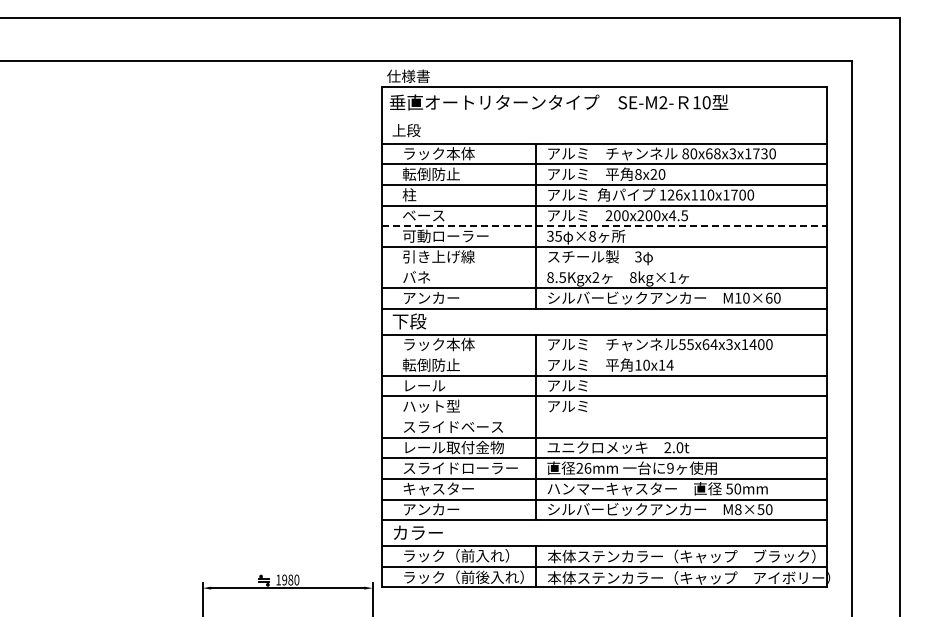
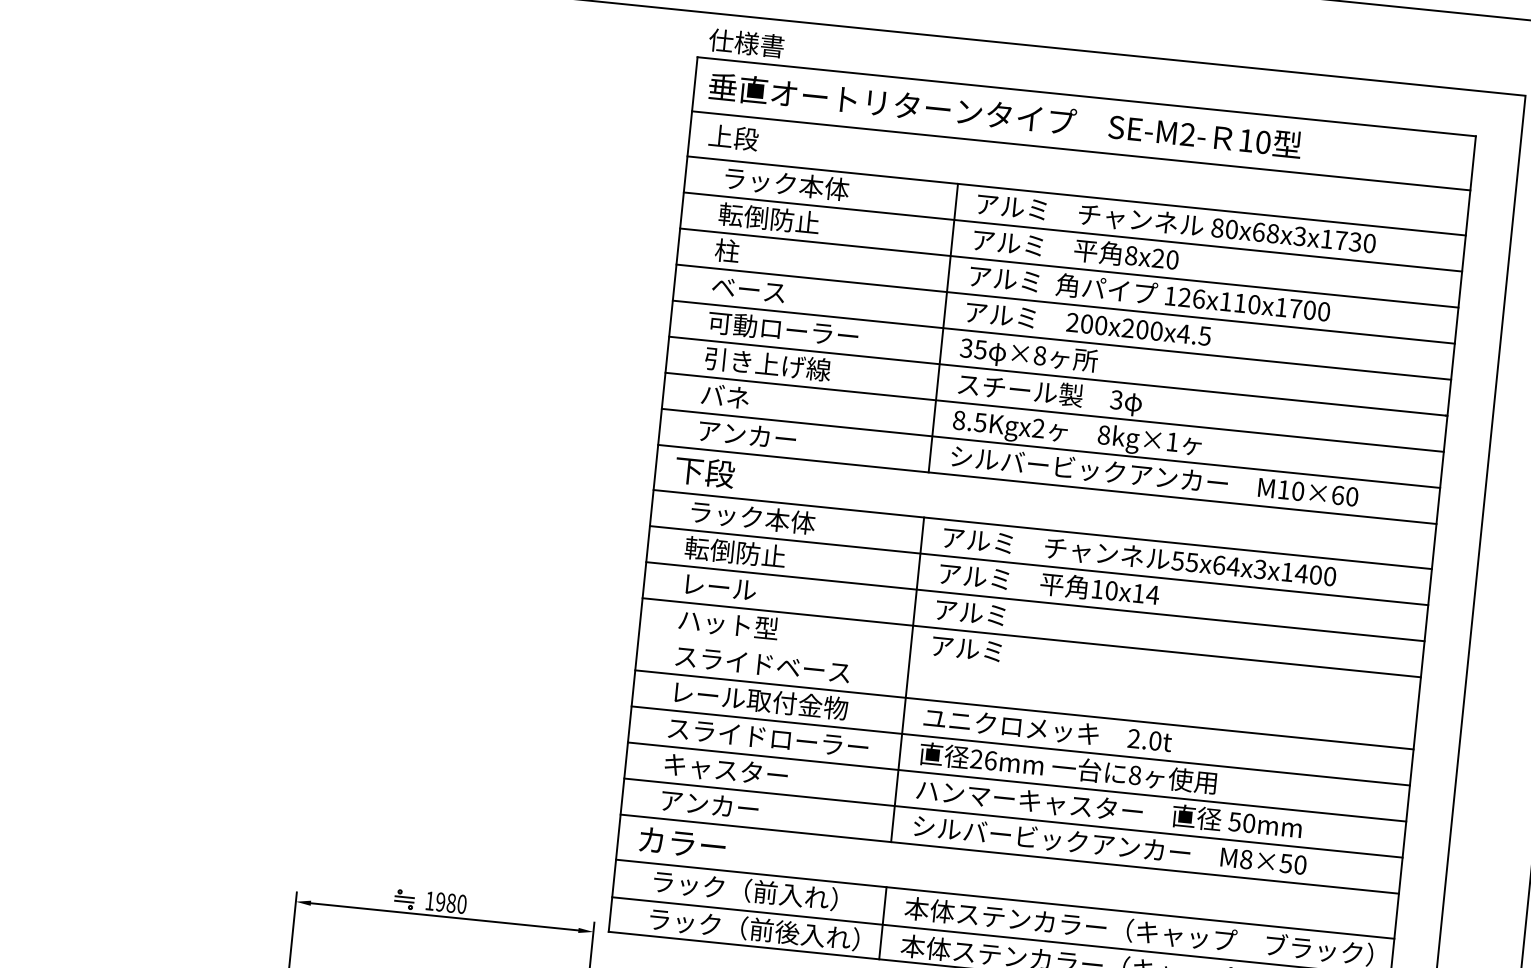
line: (603, 117) -> (1080, 149), added
line: (604, 226) -> (1062, 340), dashed -> solid
line: (603, 267) -> (1053, 412), added
line: (603, 355) -> (1038, 566), added
text: (670, 468) -> (1135, 775), 9 -> 8

